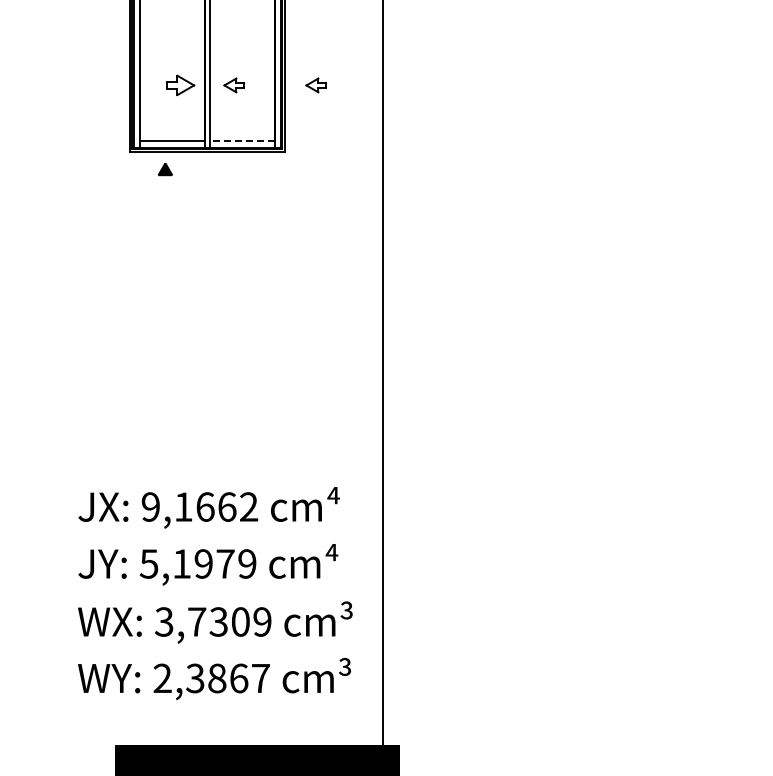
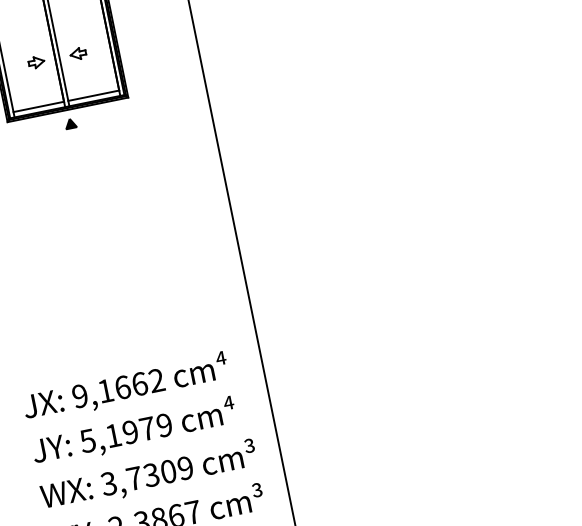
part: (180, 85) -> (36, 62), size x0.71
part: (315, 85) -> (141, 41), removed
line: (242, 140) -> (93, 95), dashed -> solid
part: (164, 169) -> (70, 123), moved

